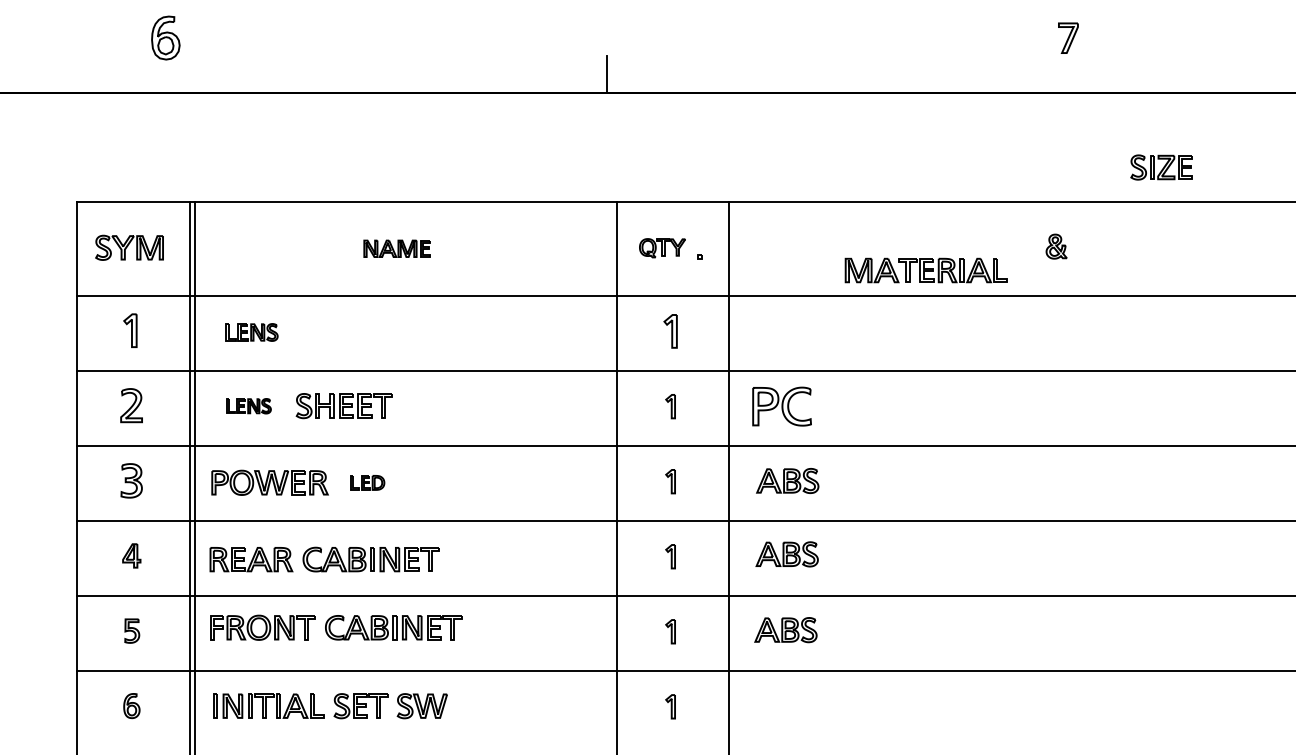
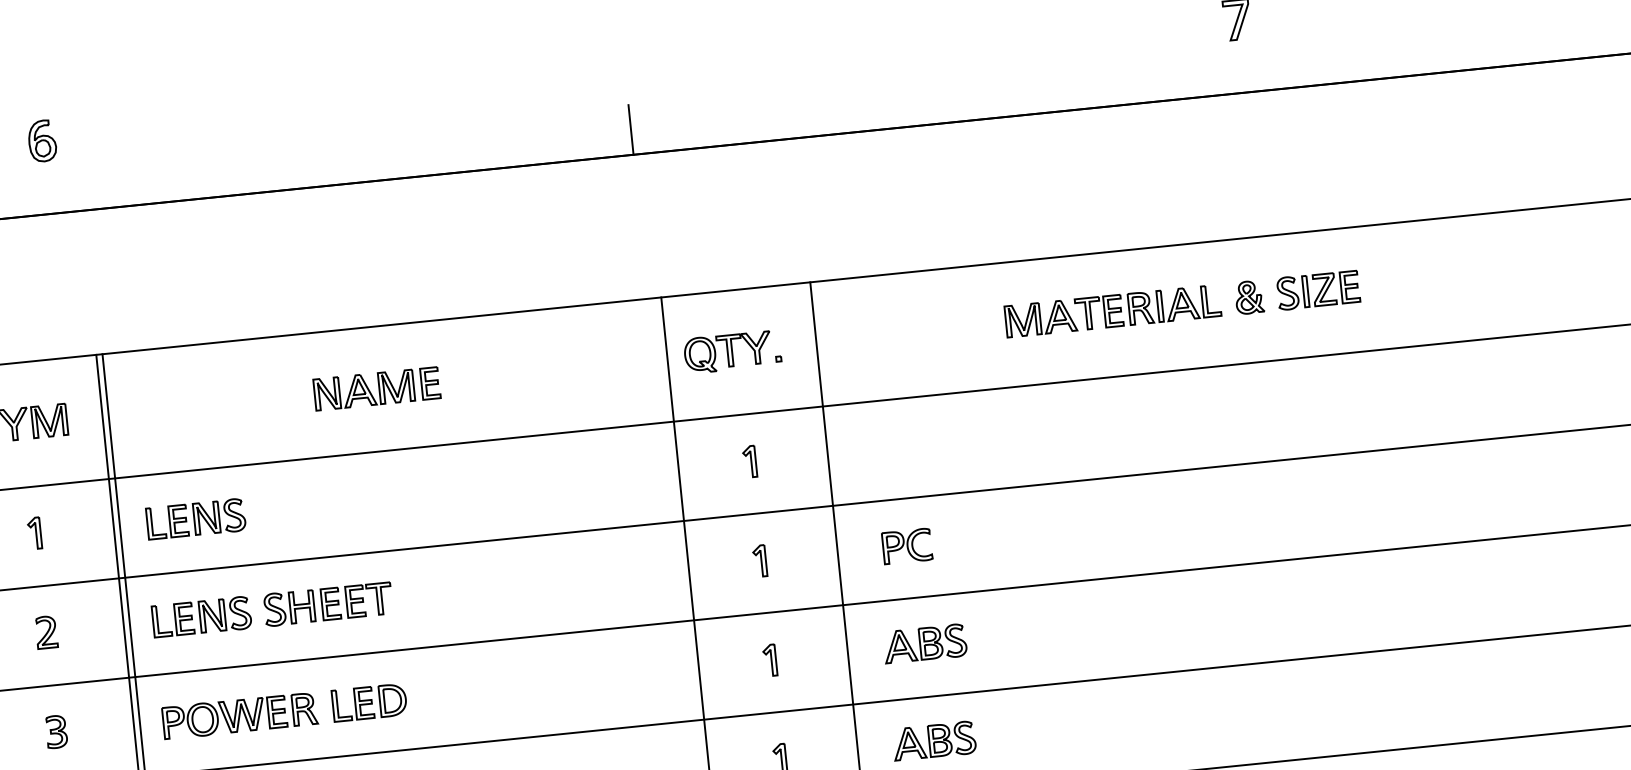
part: (165, 37) -> (41, 140), size x0.71
part: (1161, 167) -> (1318, 290), moved
part: (396, 248) -> (375, 388), size x1.43
part: (662, 248) -> (728, 352), size x1.43
part: (925, 270) -> (1111, 311), moved
part: (130, 330) -> (34, 532), size x0.71
part: (670, 331) -> (749, 461), size x0.71
part: (251, 332) -> (195, 519), size x1.43
part: (131, 405) -> (46, 632), size x0.71
part: (248, 406) -> (201, 617), size x1.67
part: (781, 406) -> (906, 546), size x0.62
part: (131, 480) -> (56, 731), size x0.71
part: (367, 482) -> (369, 702), size x1.67

